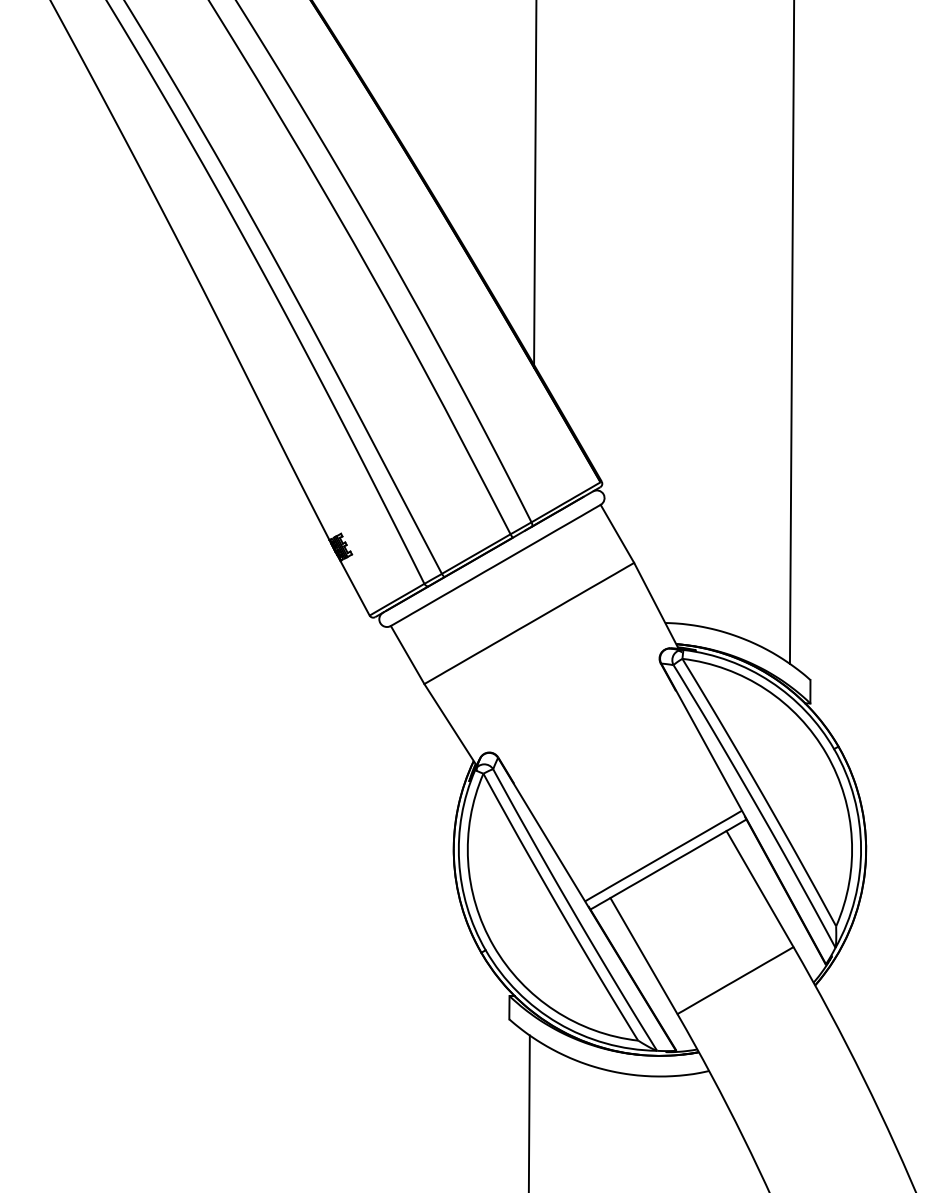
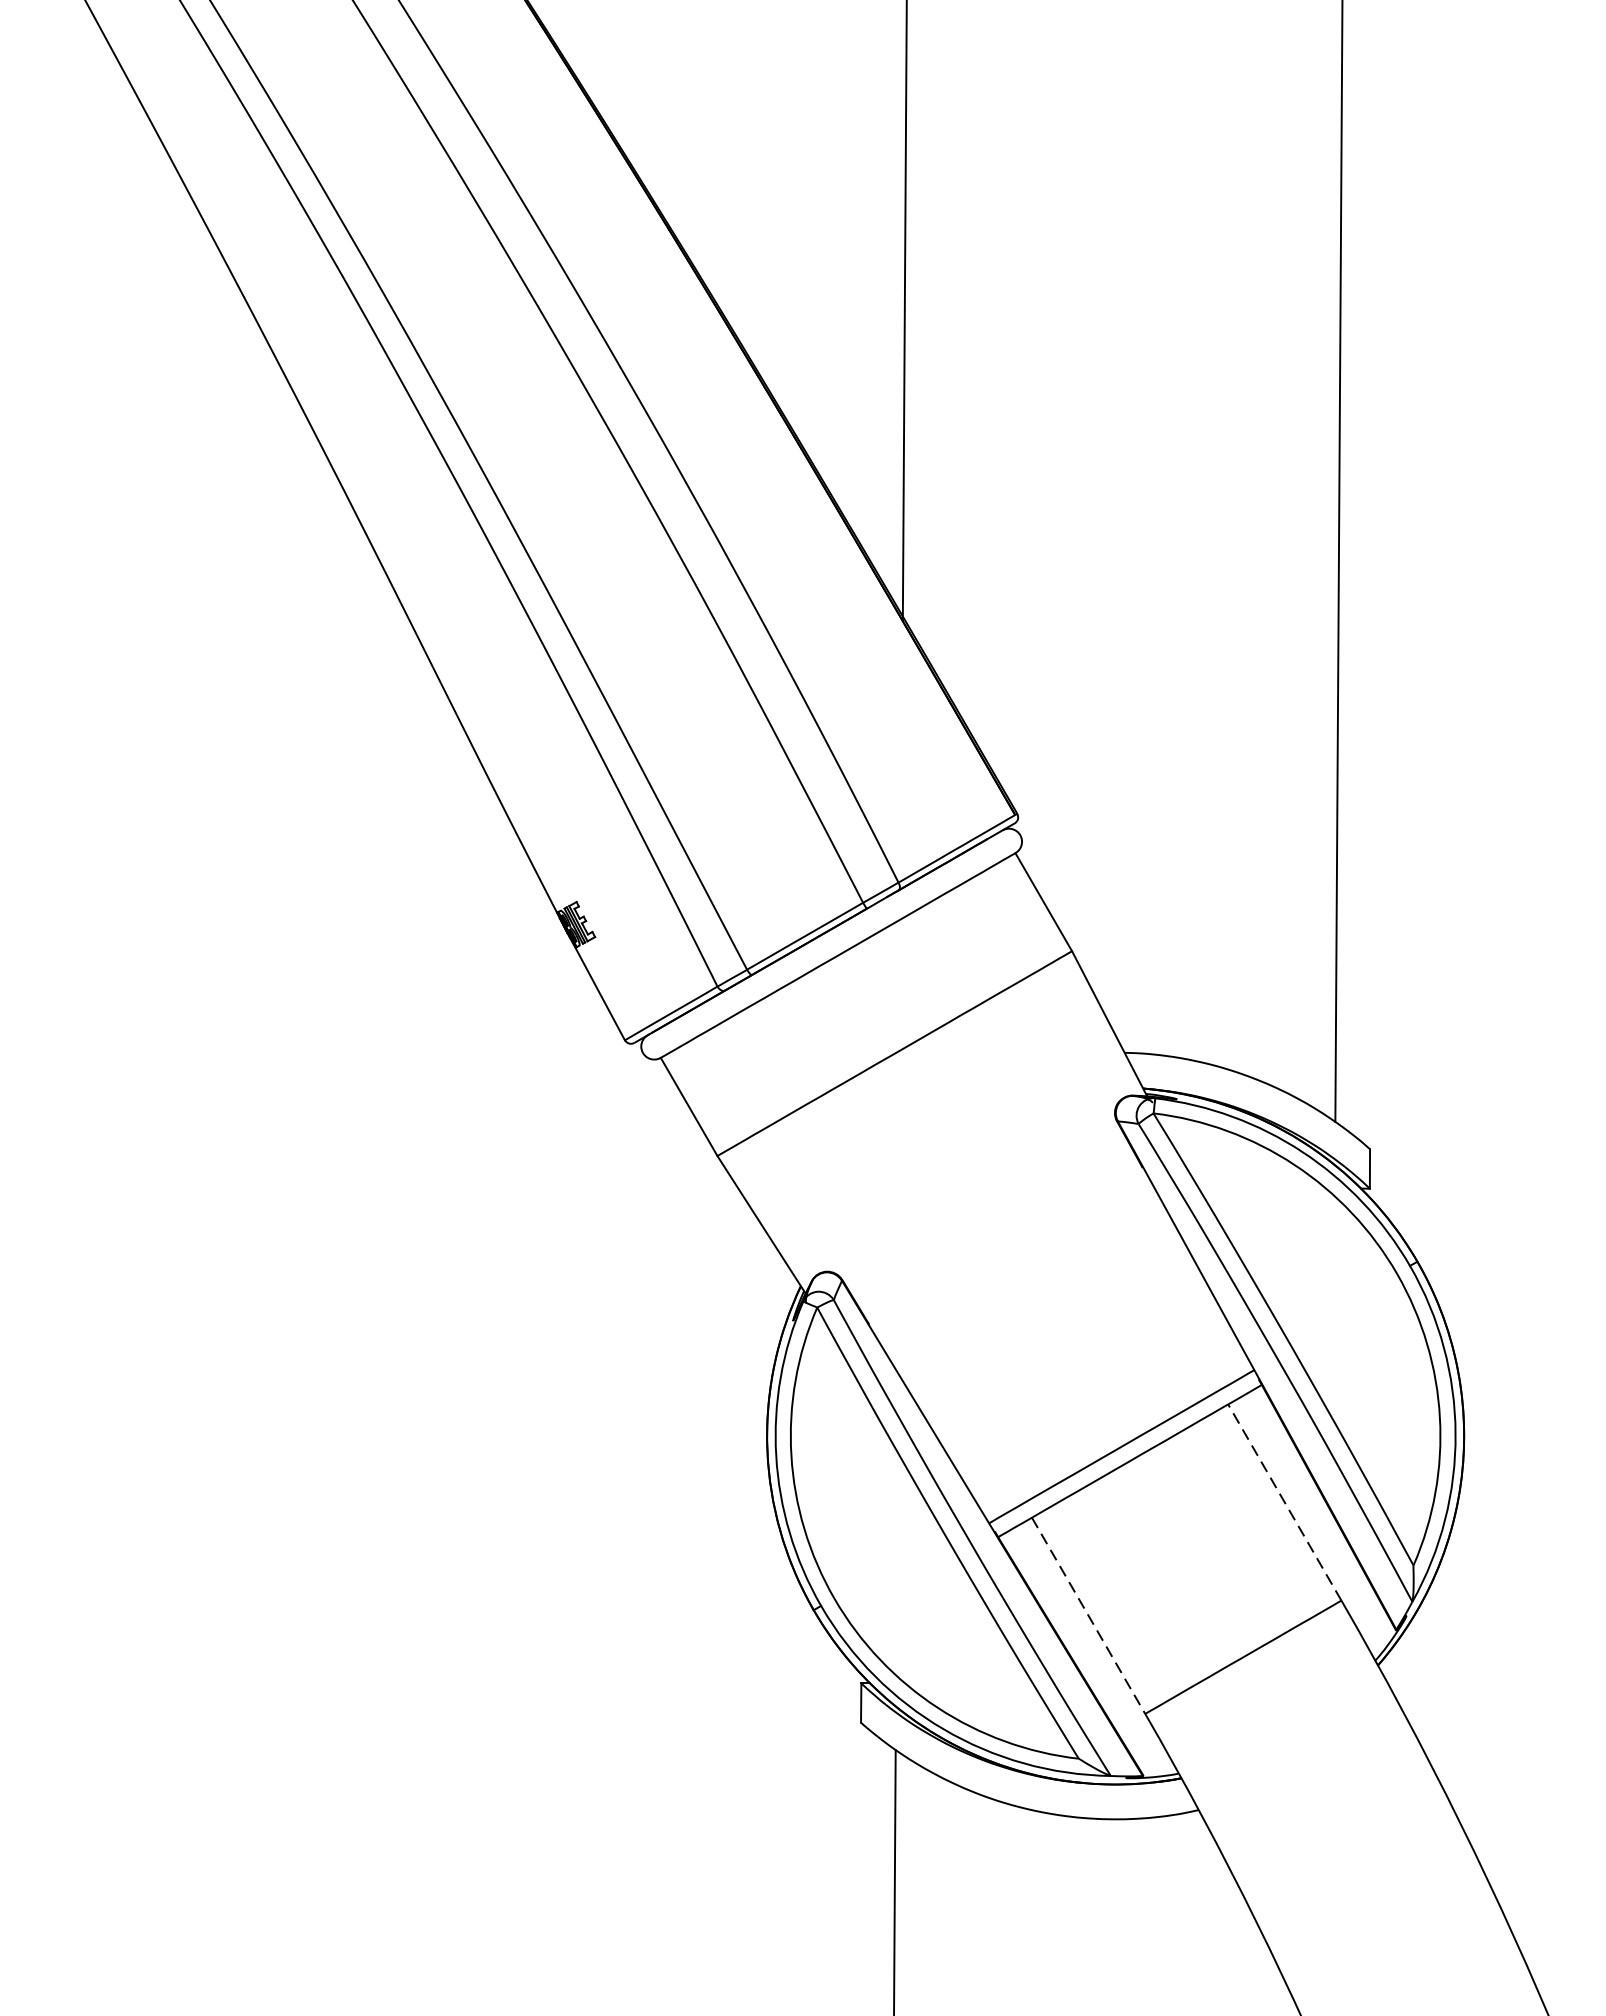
line: (759, 888) -> (1283, 1501), solid -> dashed
line: (644, 956) -> (1089, 1616), solid -> dashed

